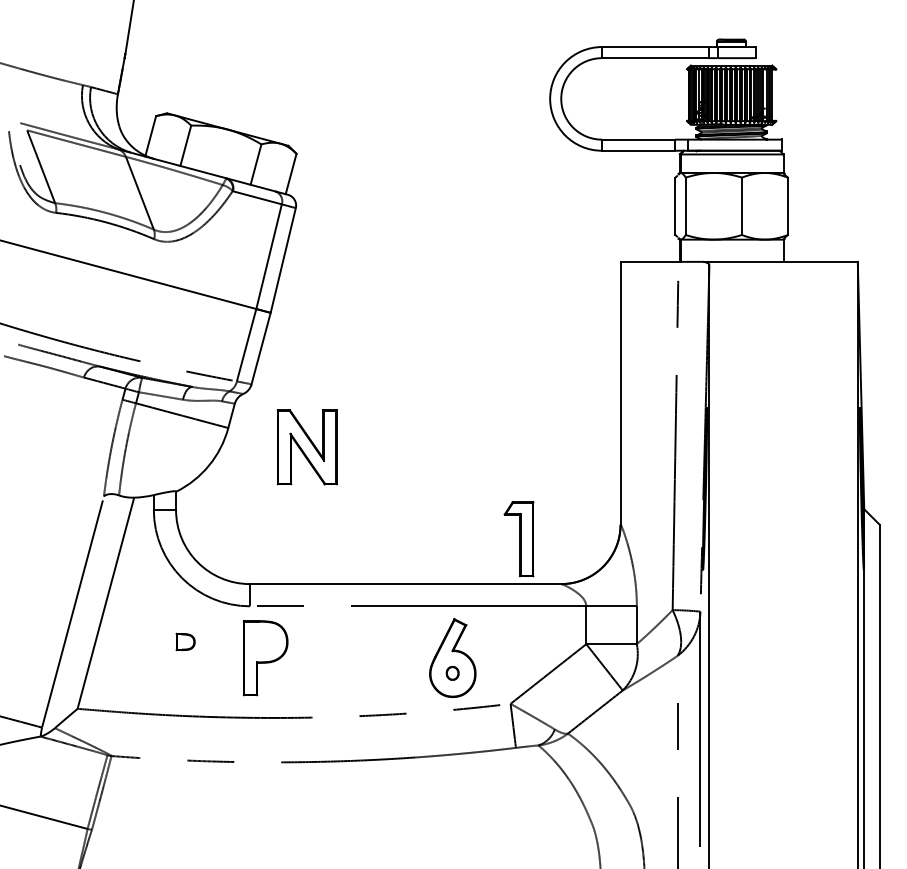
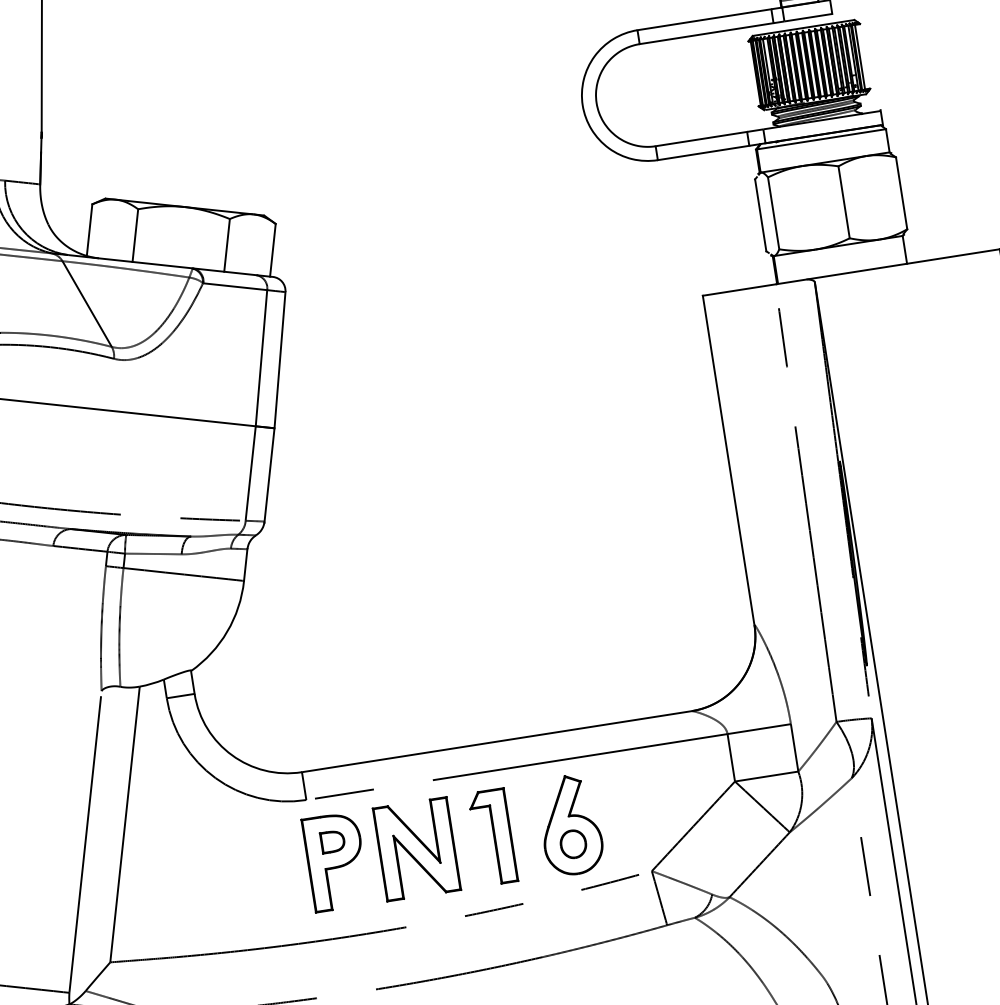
part: (306, 447) -> (416, 849), moved
part: (518, 539) -> (492, 837), moved
part: (185, 641) -> (332, 841), moved
part: (452, 673) -> (573, 844), size x1.67

